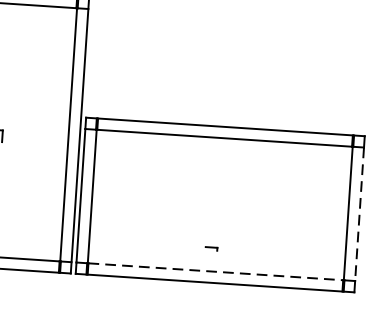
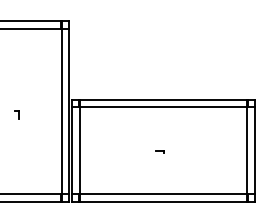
line: (359, 214) -> (254, 150), dashed -> solid
part: (211, 248) -> (159, 151), moved
line: (217, 272) -> (164, 194), dashed -> solid

